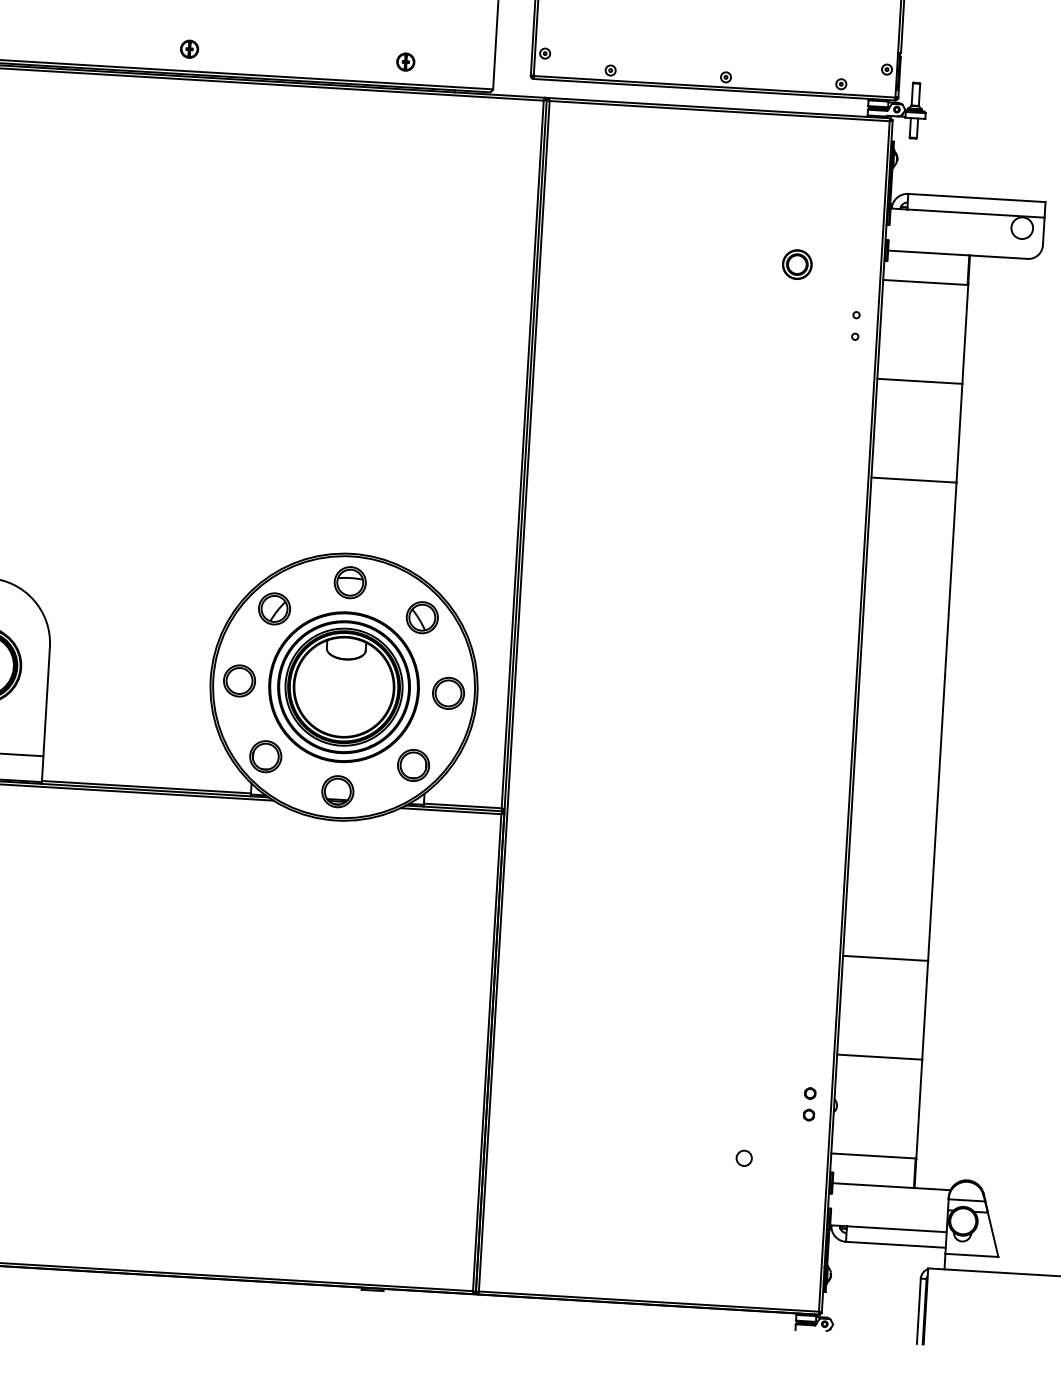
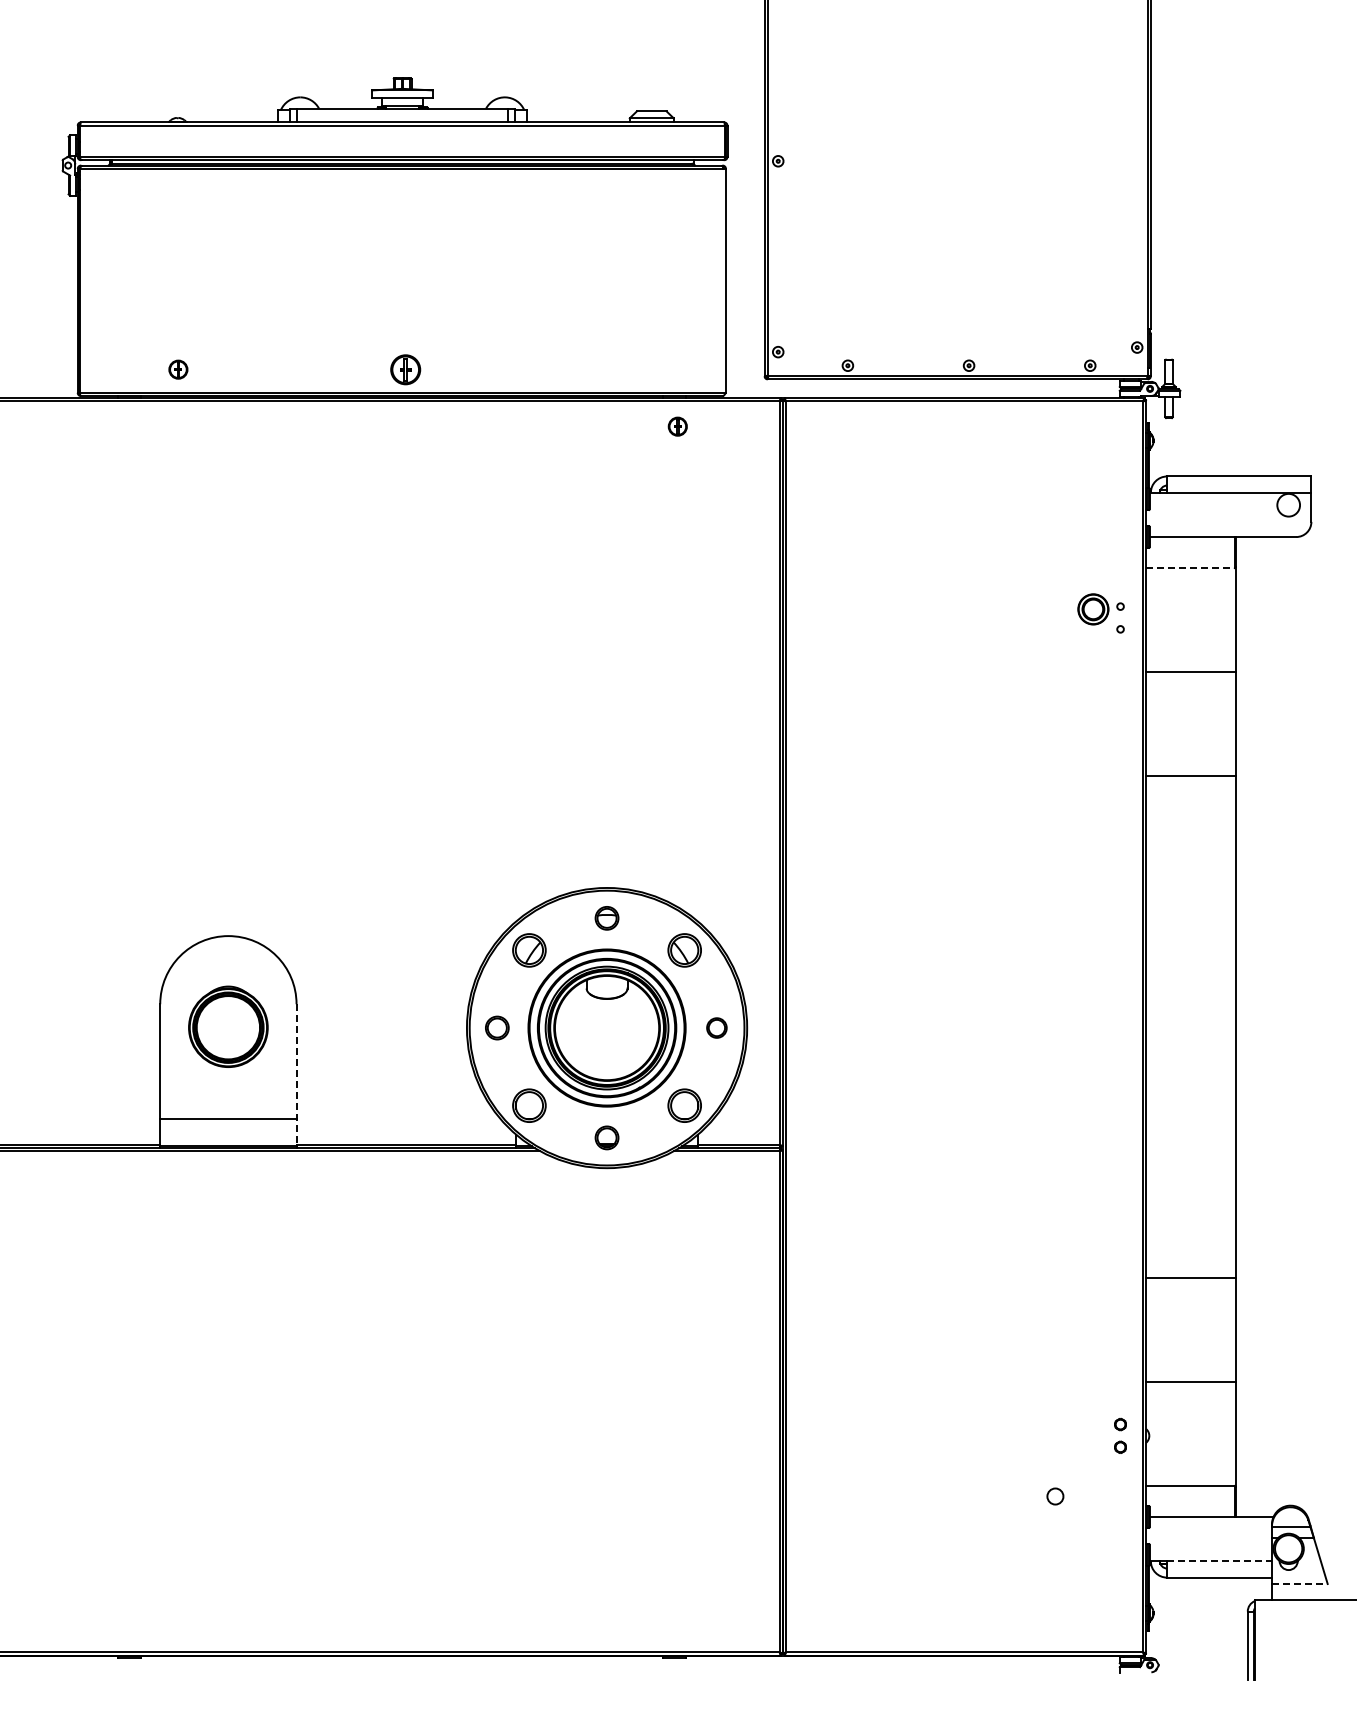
part: (189, 49) -> (405, 369), size x1.6
part: (405, 61) -> (677, 426), moved
part: (797, 264) -> (1093, 609), moved
line: (926, 282) -> (1191, 568), solid -> dashed
part: (349, 582) -> (606, 918), size x0.7
part: (239, 680) -> (497, 1027), size x0.7
part: (448, 692) -> (716, 1027), size x0.6
line: (45, 714) -> (296, 1075), solid -> dashed
part: (337, 791) -> (606, 1137), size x0.7
line: (897, 1229) -> (1220, 1561), solid -> dashed
line: (971, 1255) -> (1299, 1584), solid -> dashed

